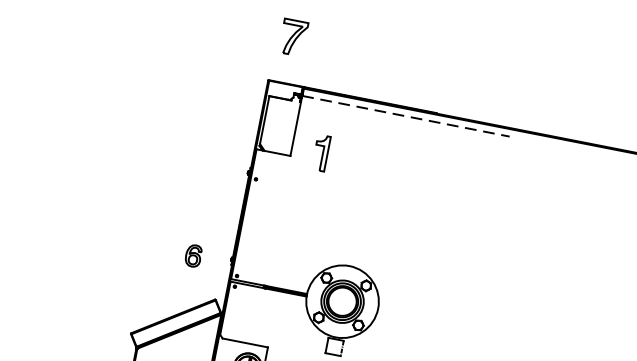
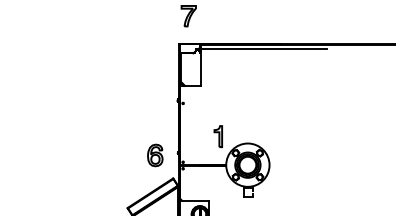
line: (407, 116) -> (264, 49), dashed -> solid
part: (319, 152) -> (217, 136), moved
part: (193, 255) -> (155, 155), size x1.67

